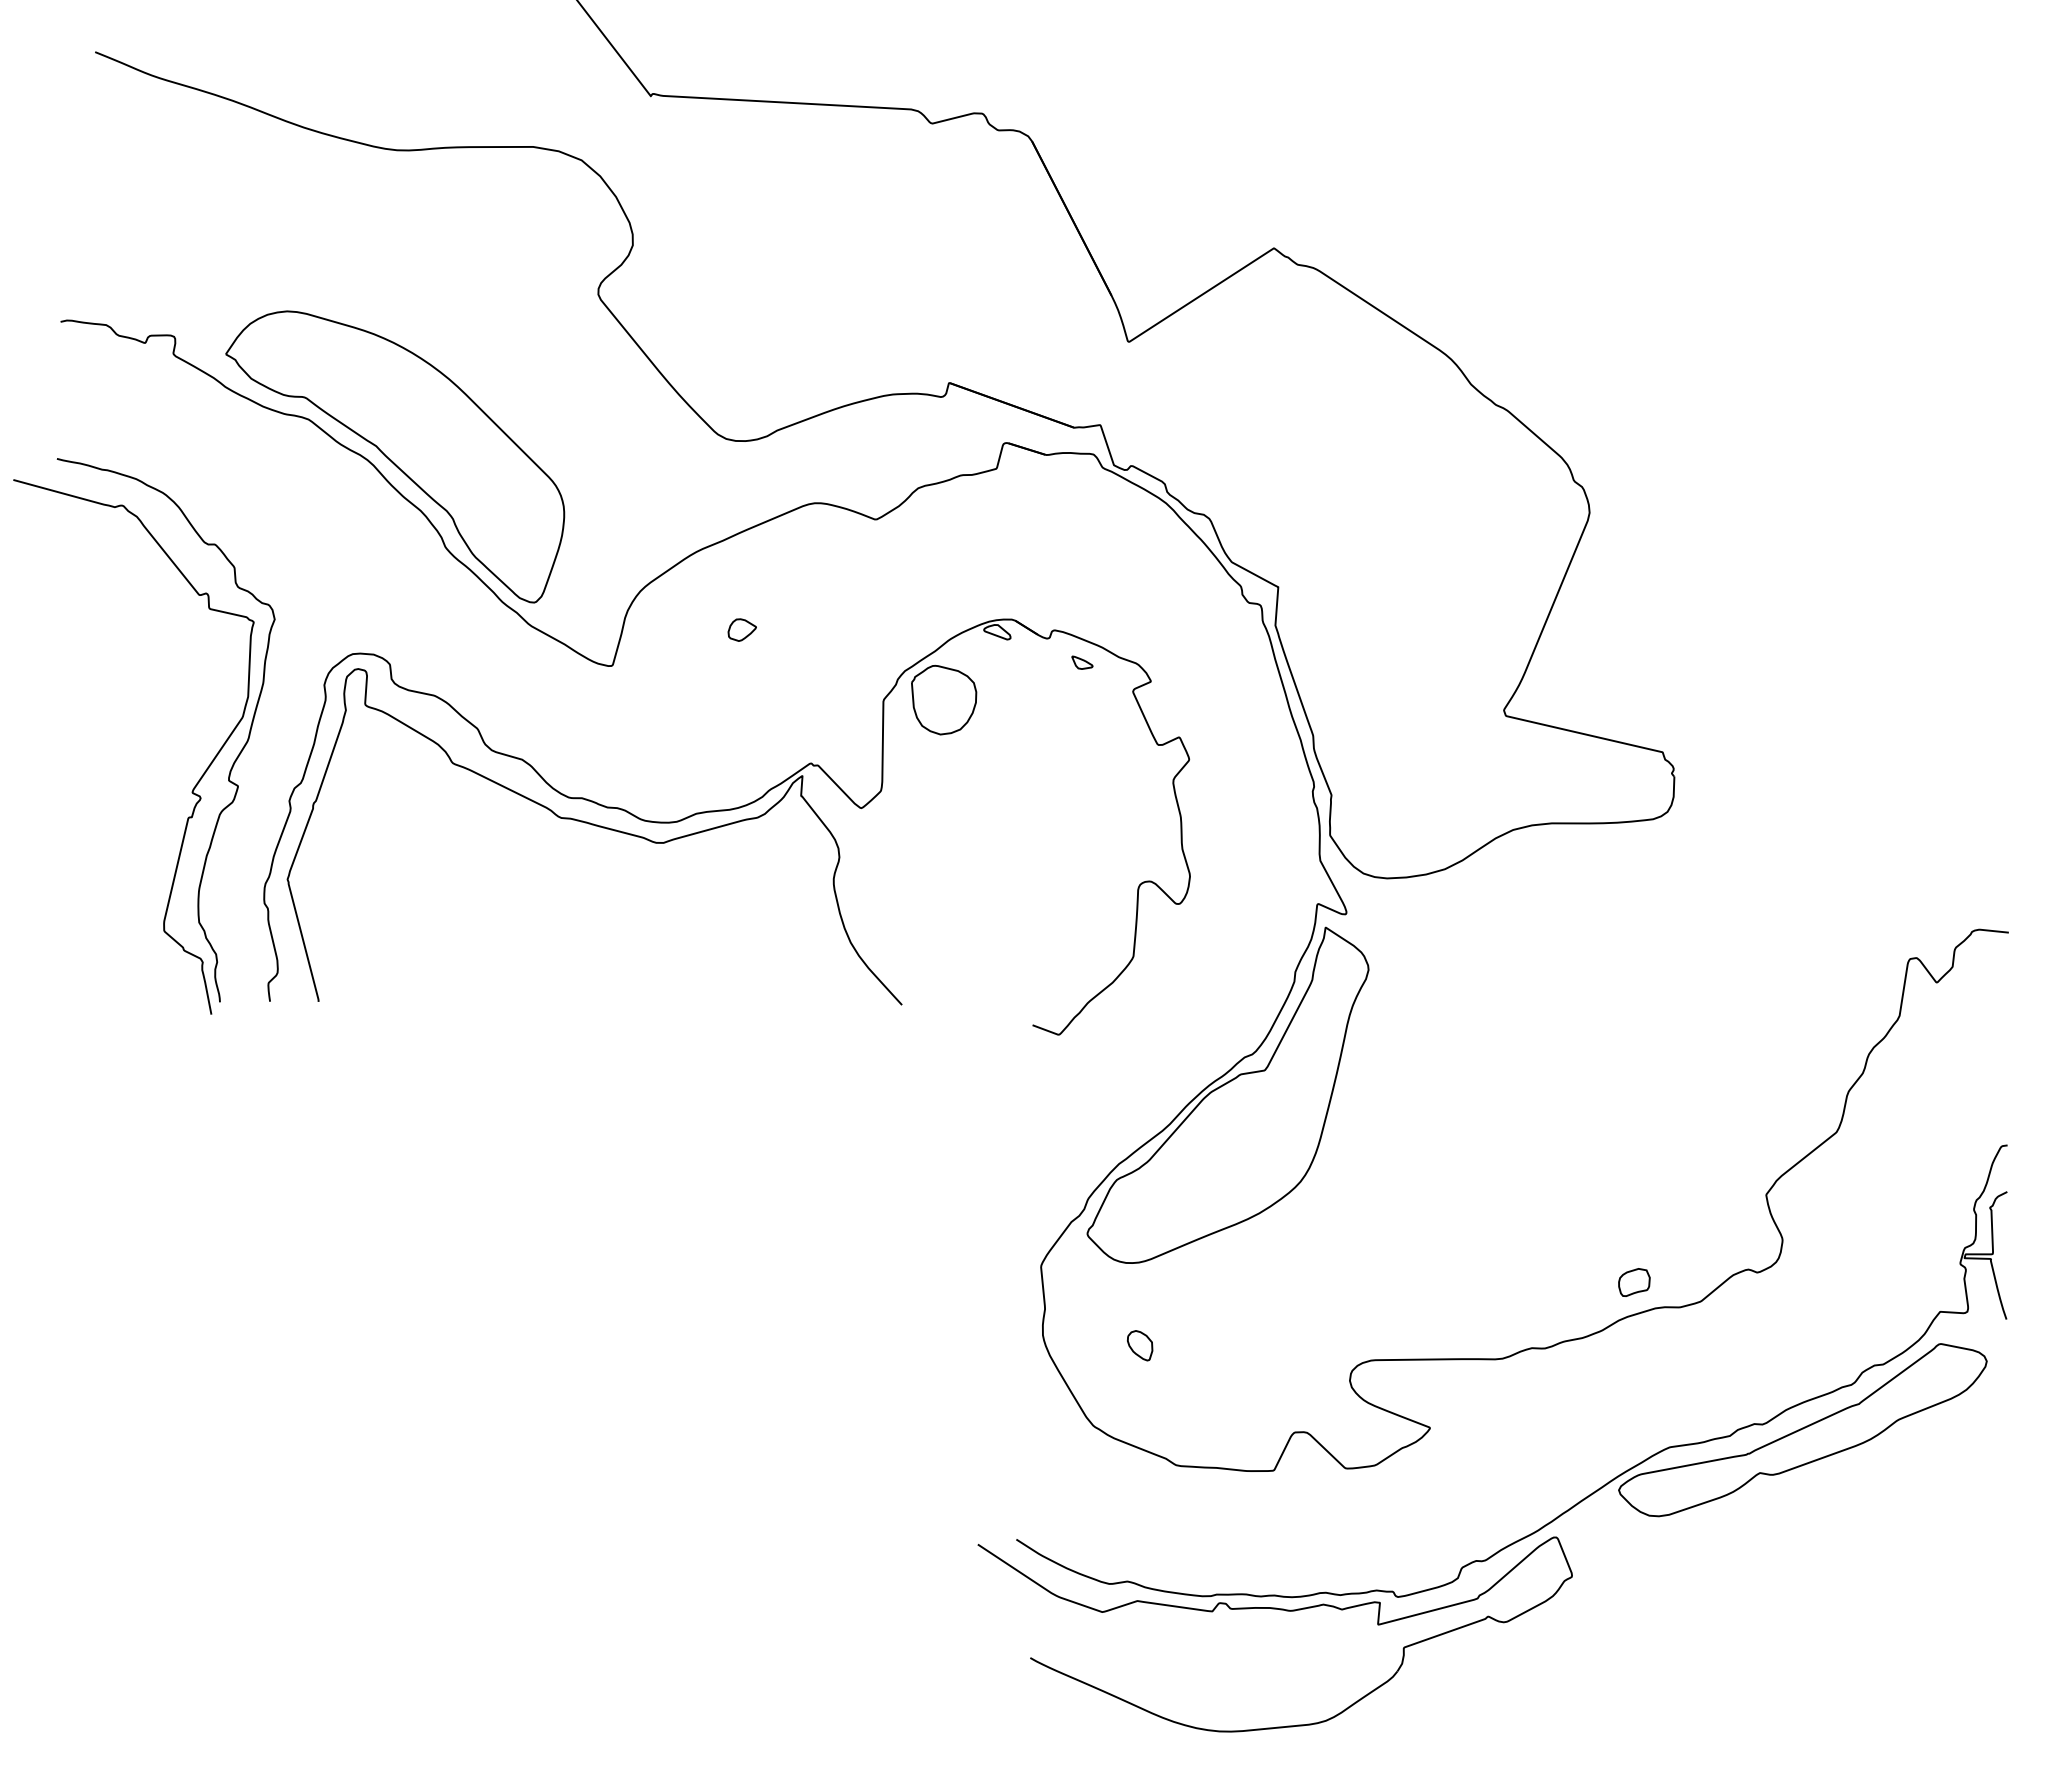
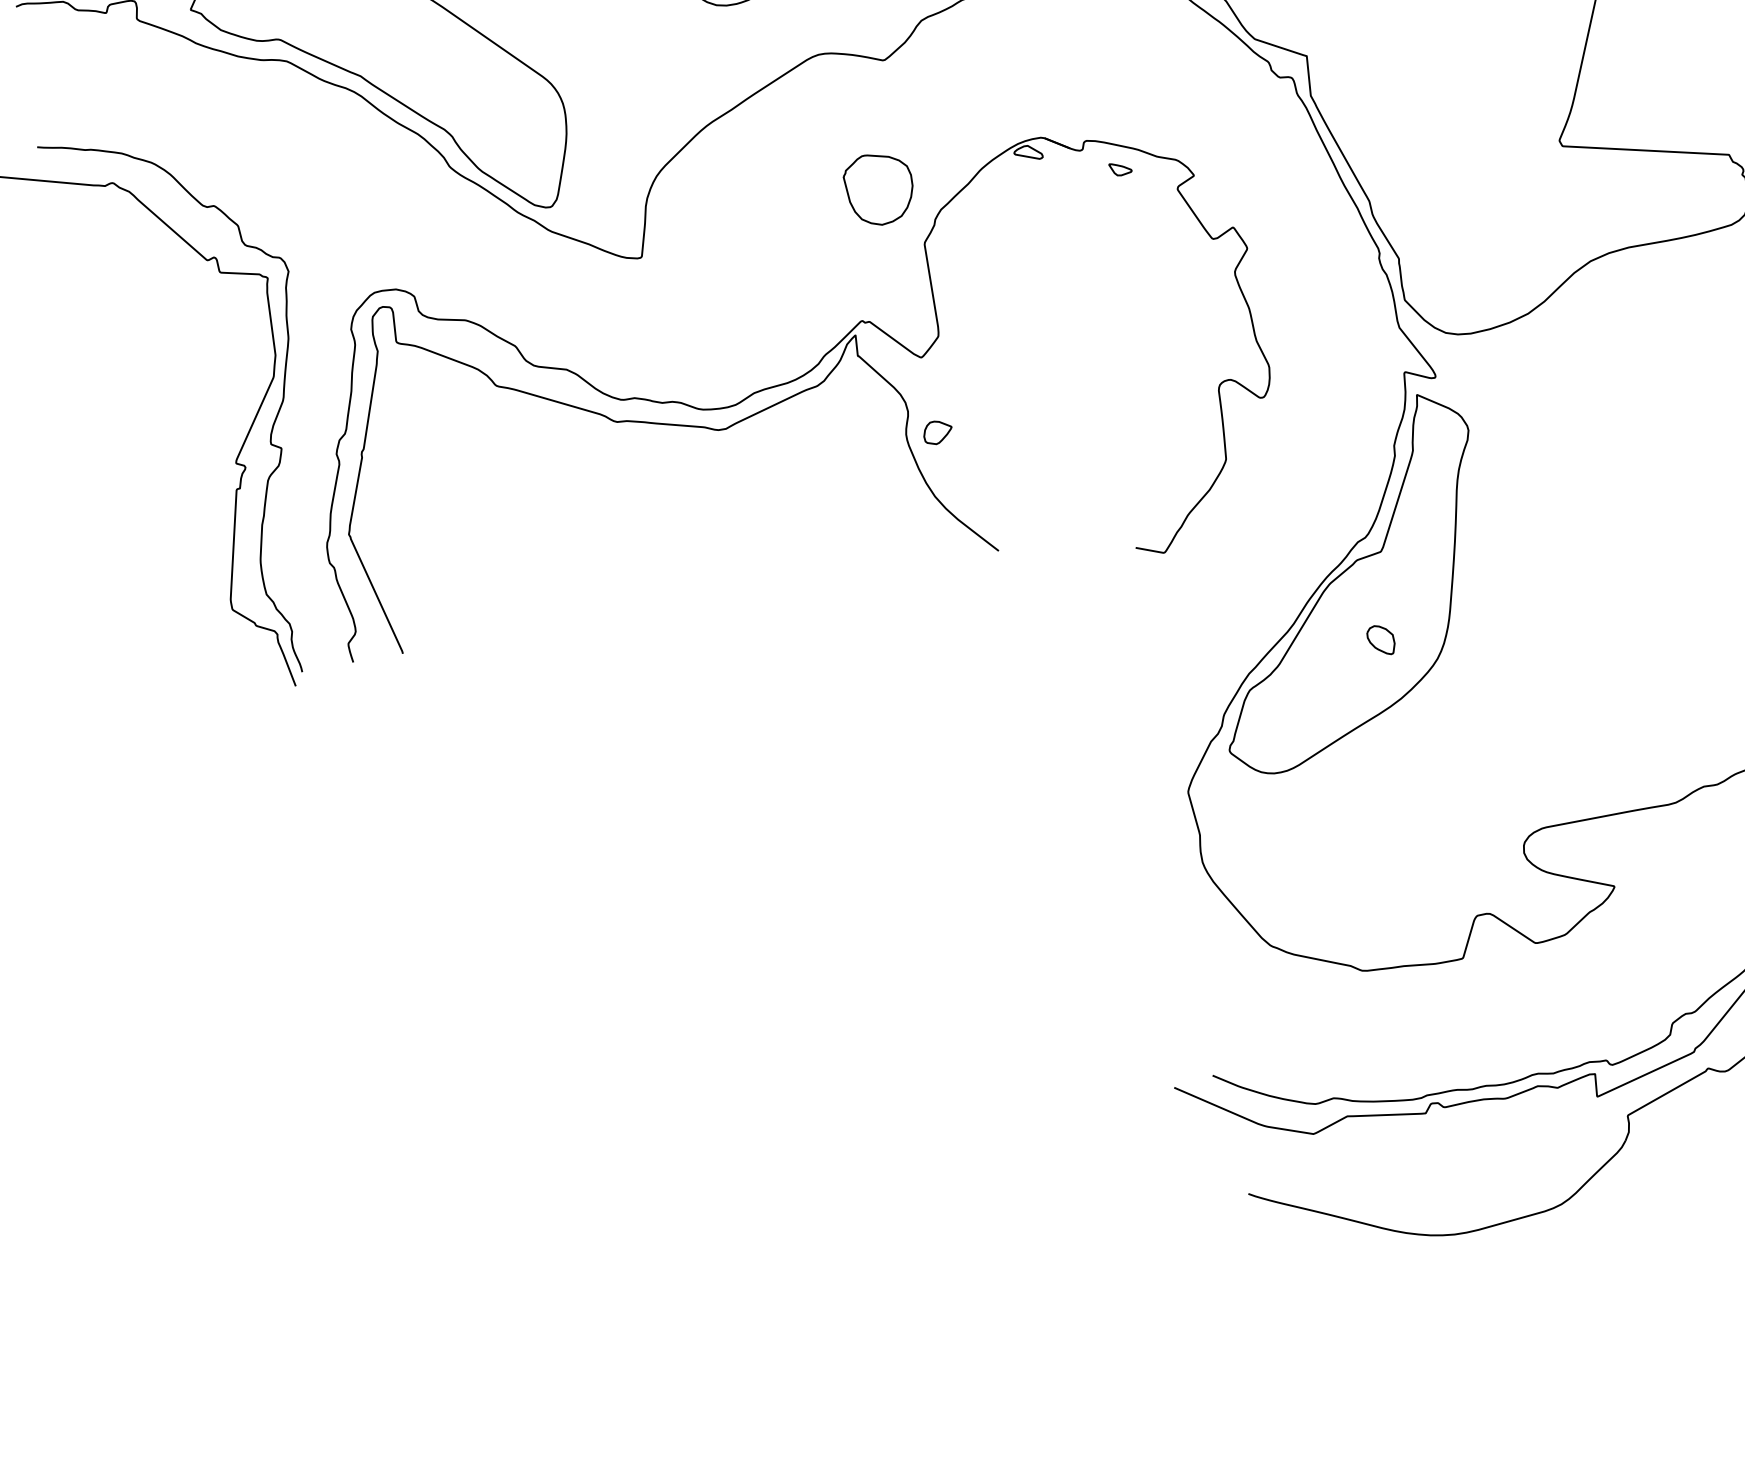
part: (741, 629) -> (937, 431), moved
part: (944, 700) -> (880, 189), moved
part: (1140, 1345) -> (1381, 640), moved

